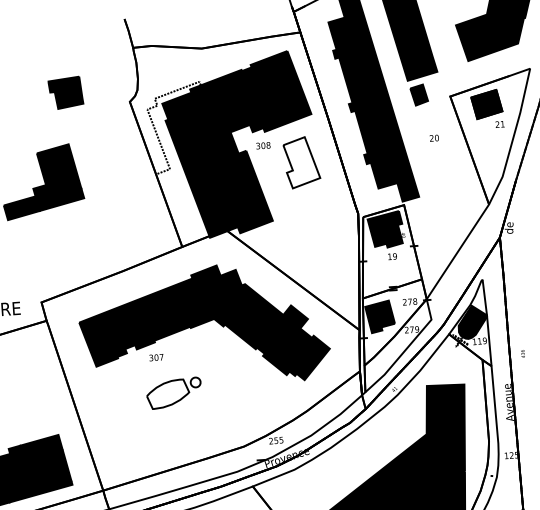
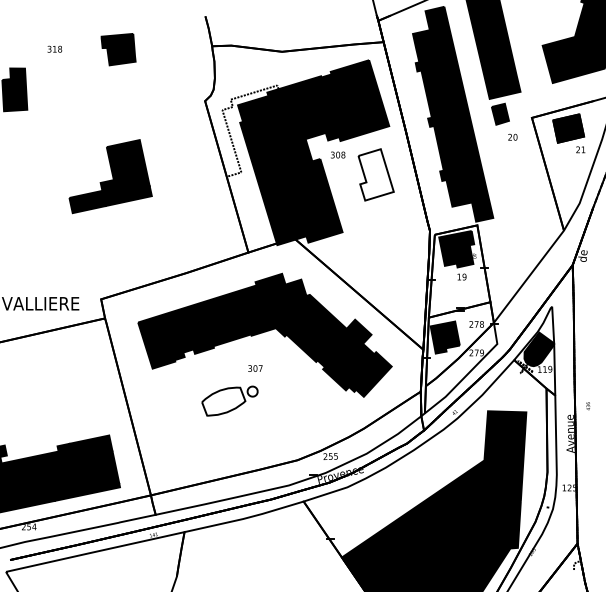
part: (65, 92) -> (118, 49), moved
text: (433, 137) -> (512, 136), moved
text: (523, 354) -> (588, 406), moved
text: (156, 357) -> (255, 368), moved

